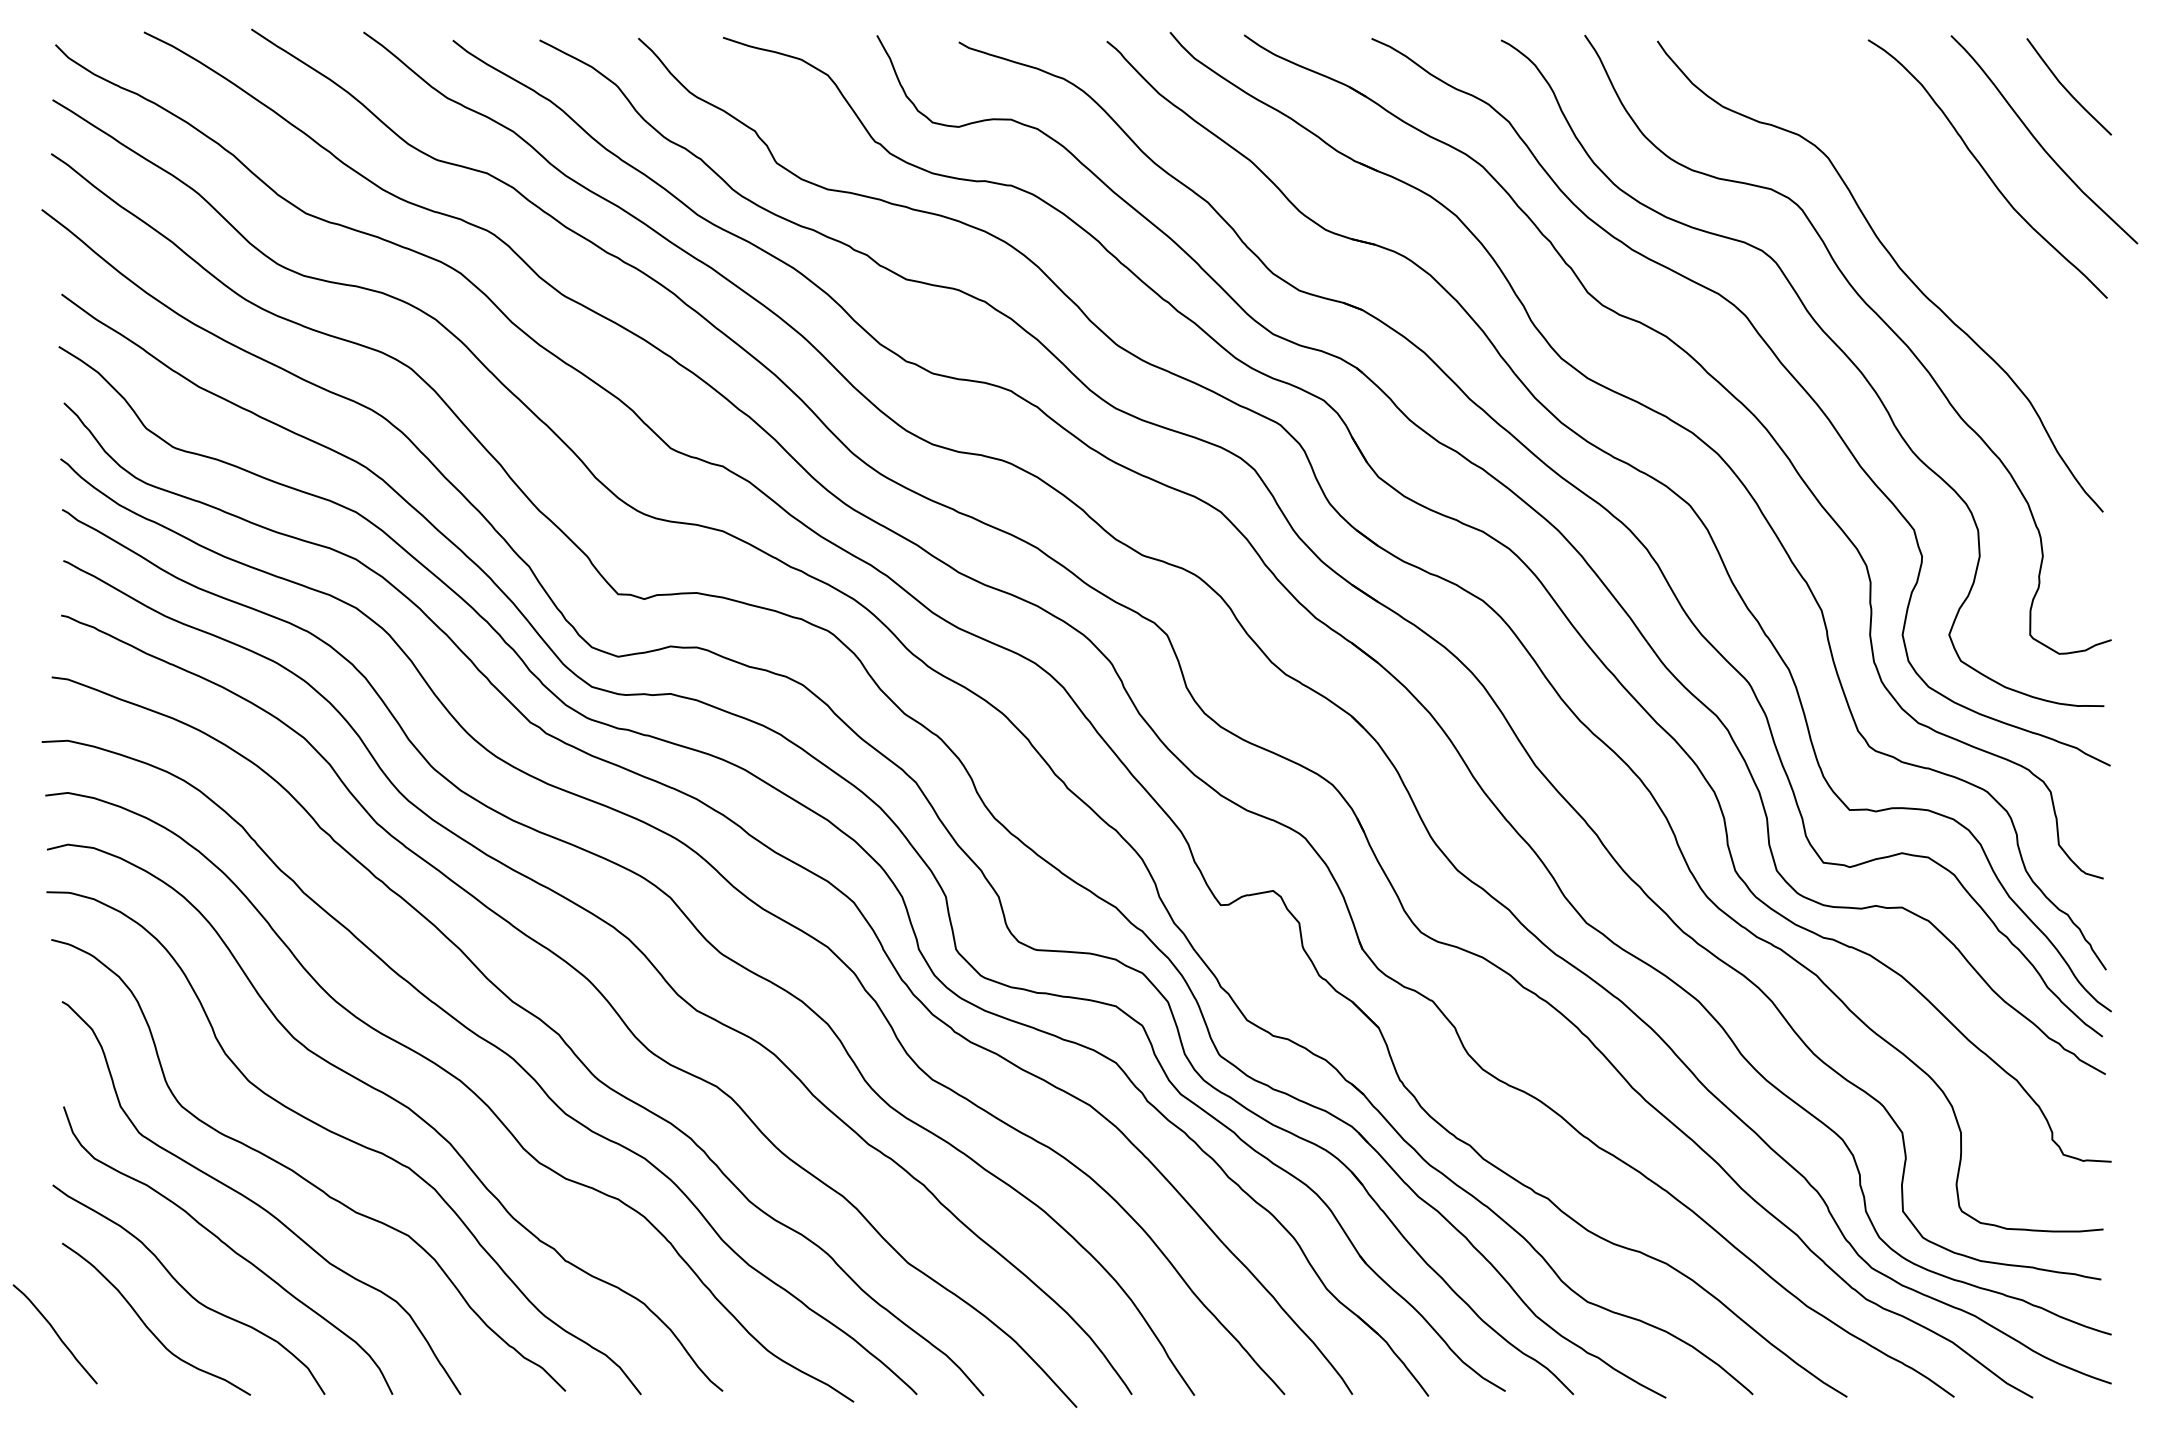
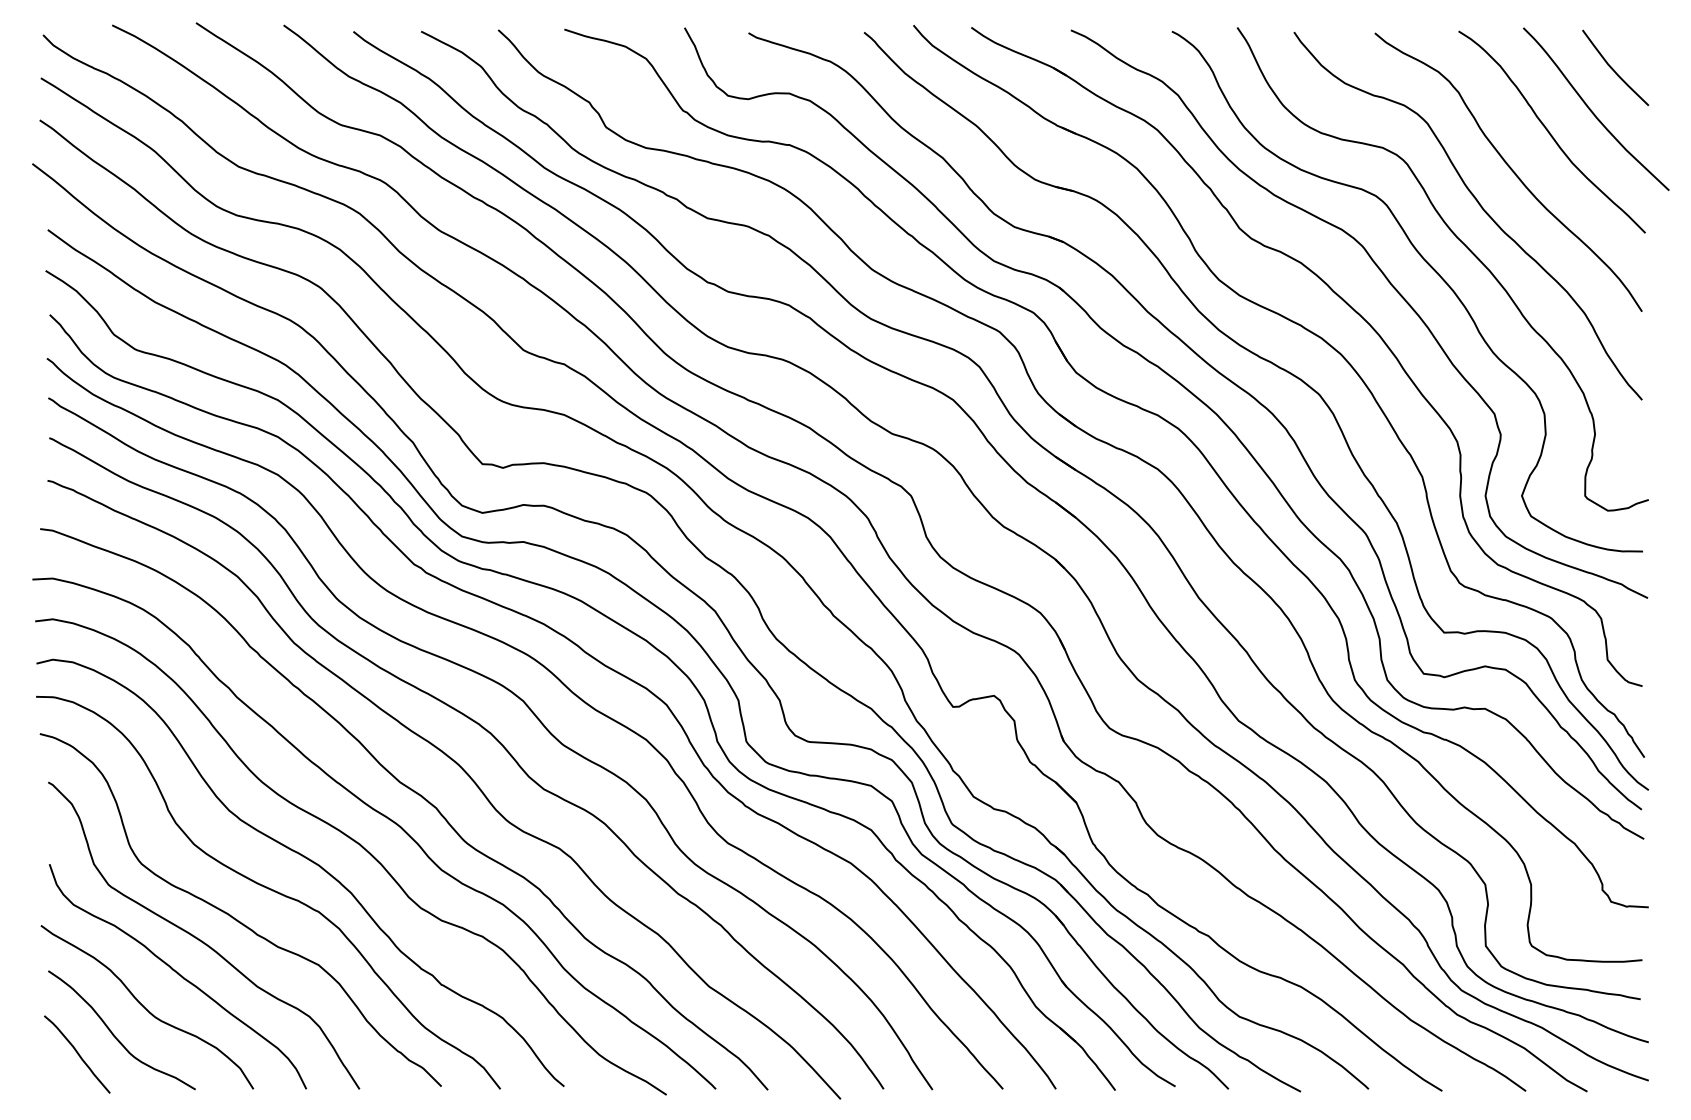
curve: (1934, 216) -> (1510, 169), added
curve: (55, 1333) -> (77, 1053), moved

